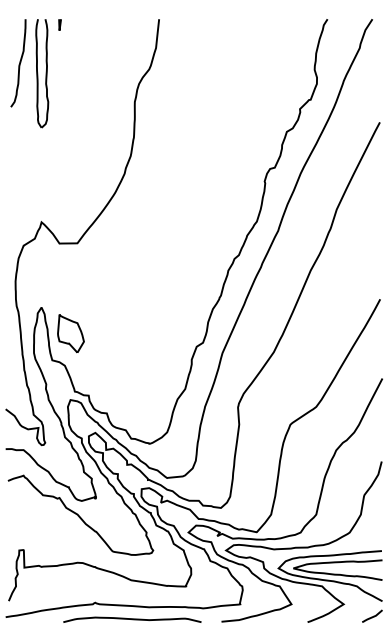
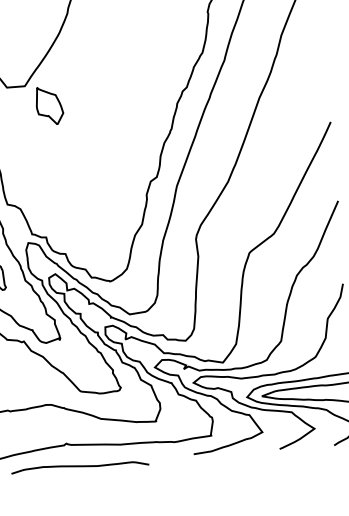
part: (70, 333) -> (49, 105), moved
curve: (132, 619) -> (80, 466), moved

